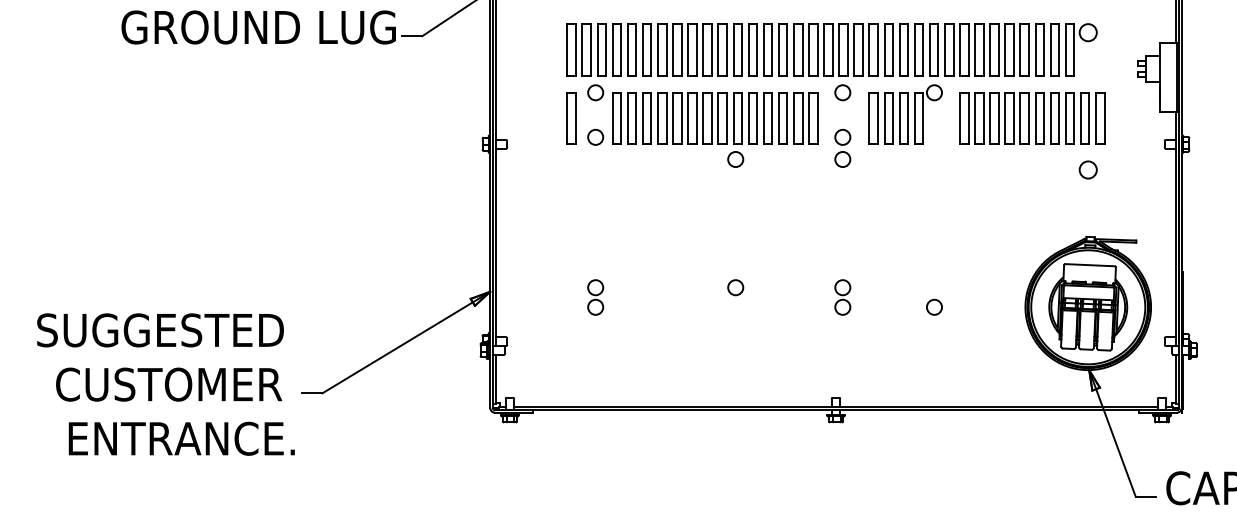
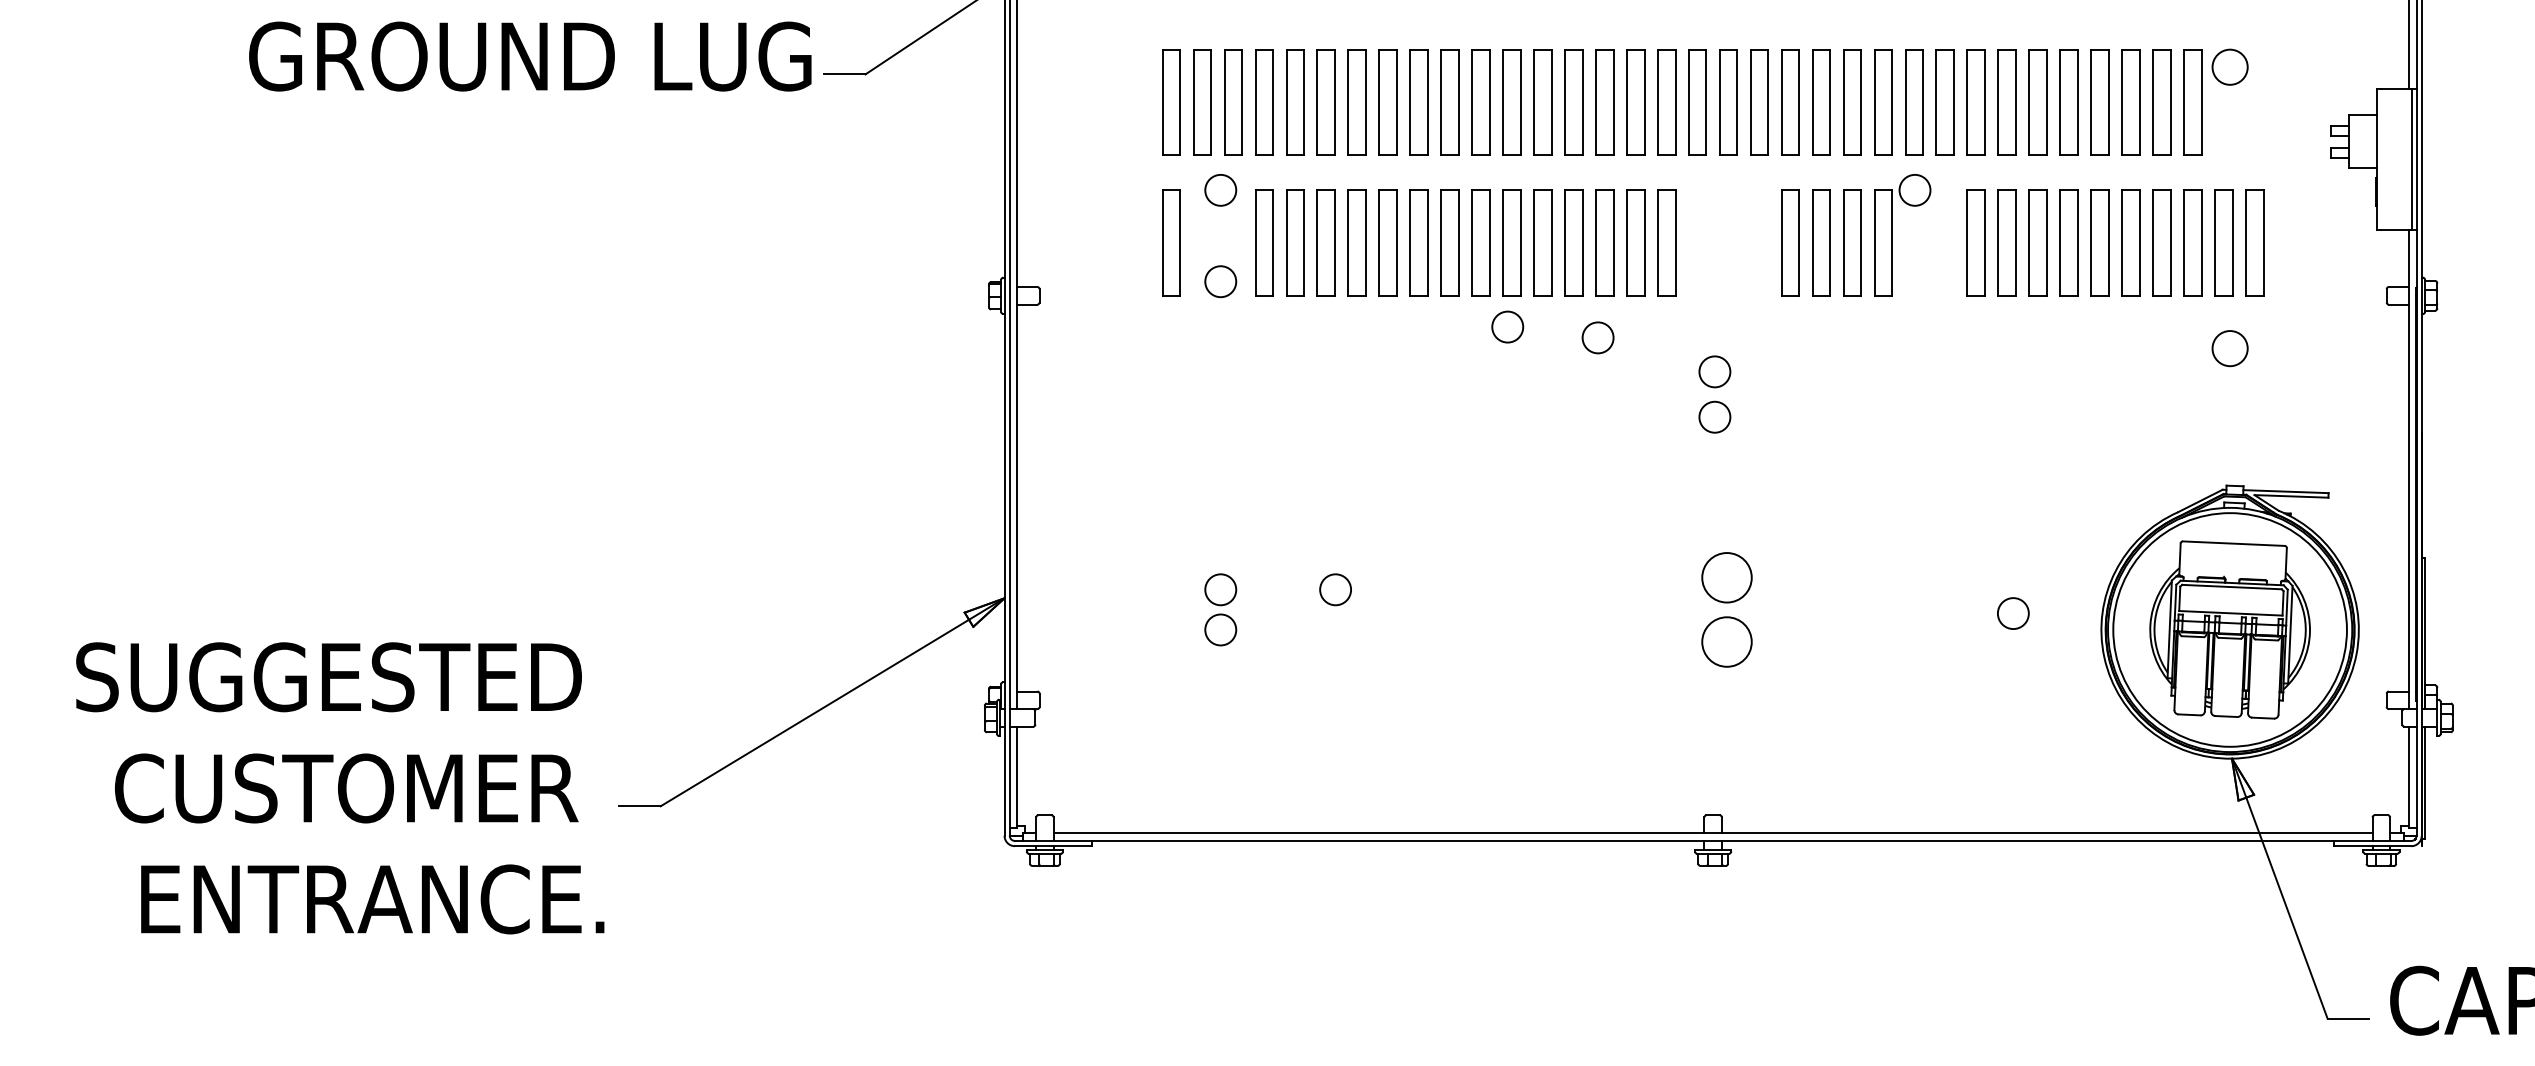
circle: (842, 92) -> (1597, 337), moved
part: (842, 148) -> (1714, 394), moved
circle: (735, 287) -> (1335, 589), moved
part: (842, 297) -> (1726, 609), size x1.6
circle: (934, 306) -> (2013, 611), moved

